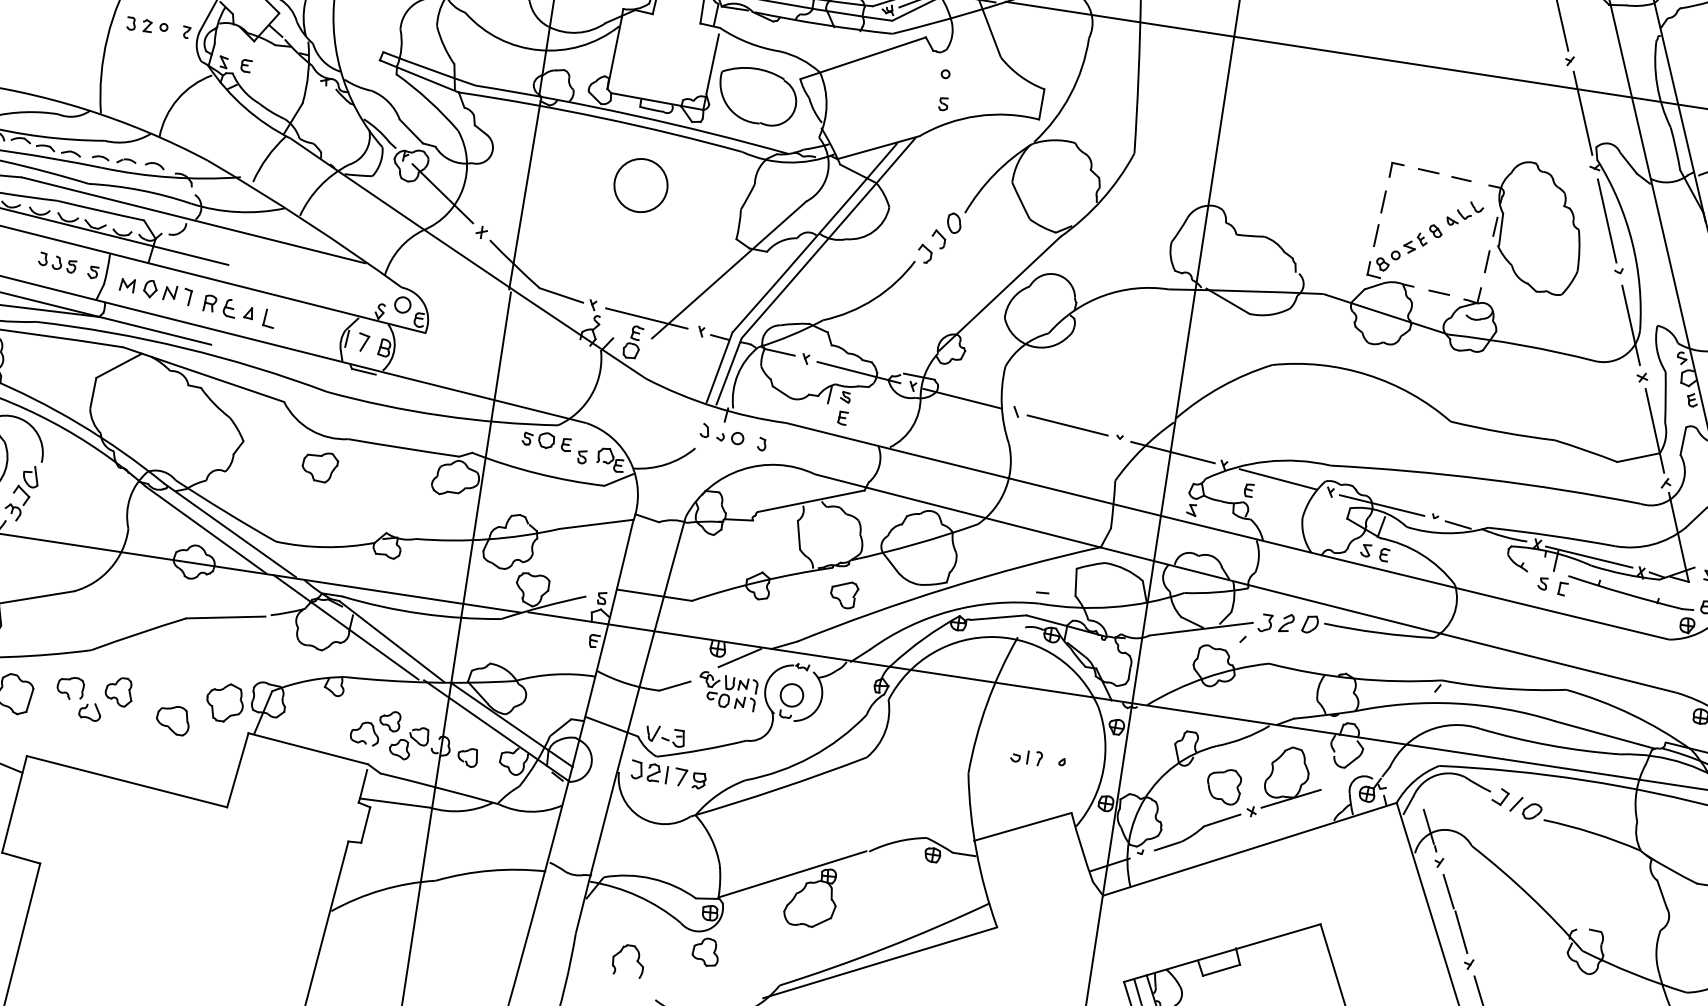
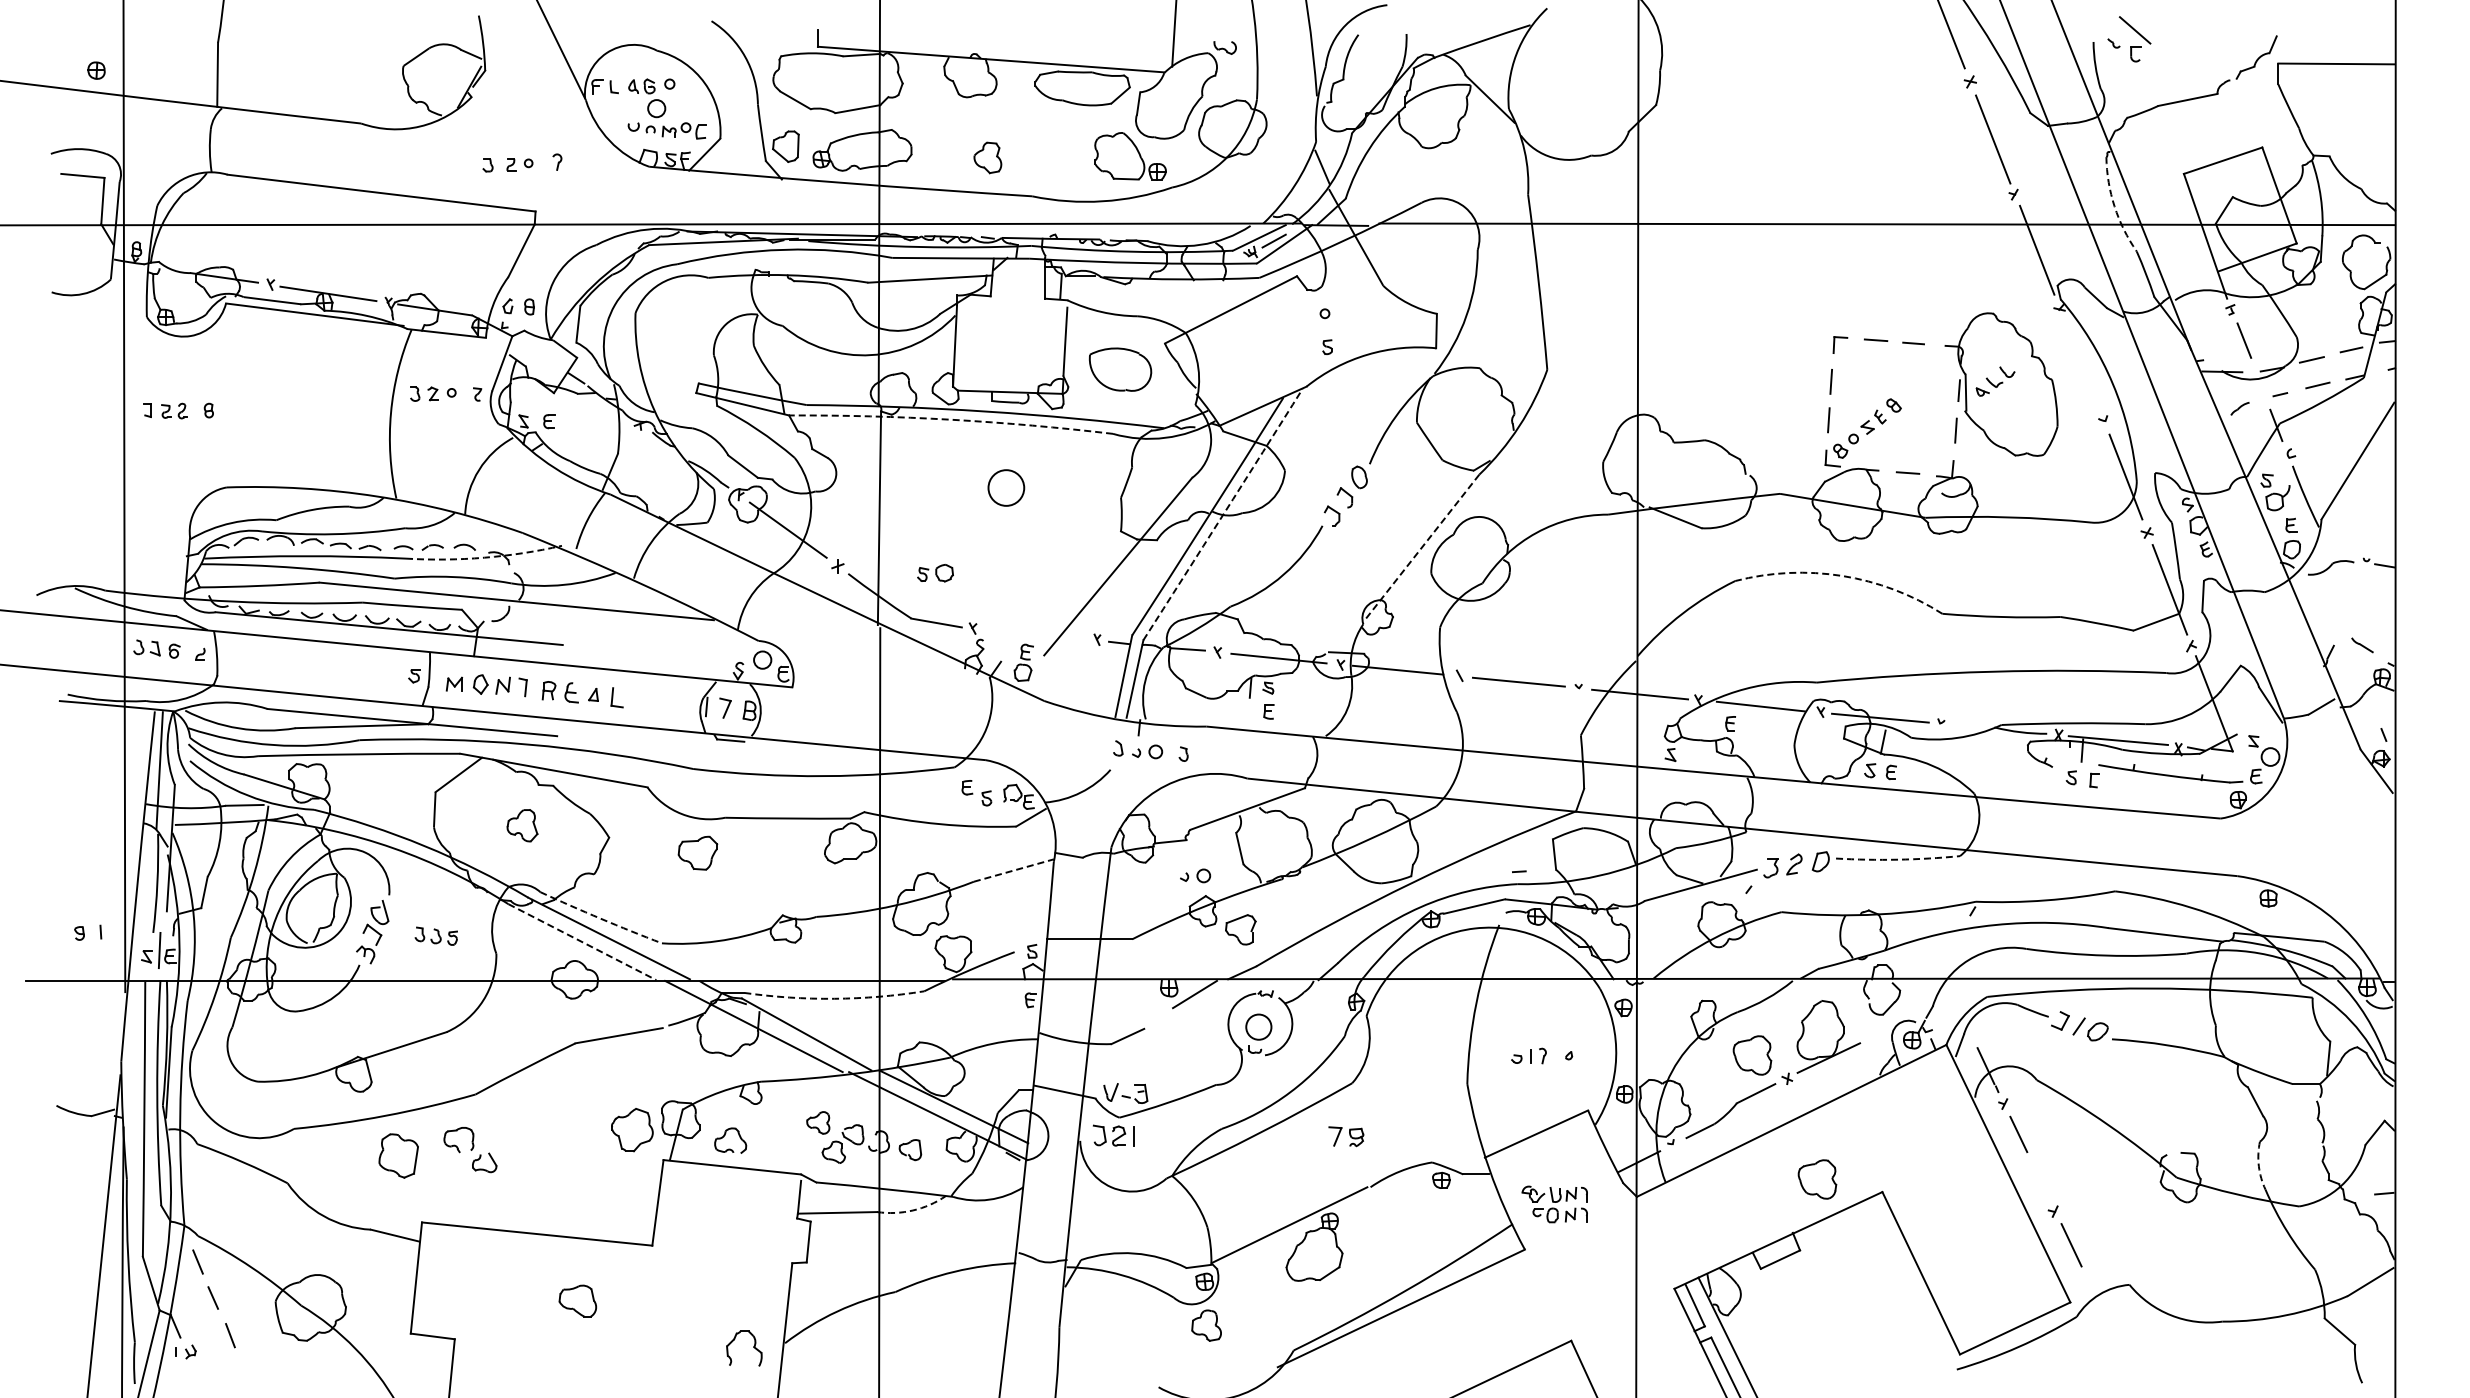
arc: (1657, 84) -> (2114, 206), solid -> dashed
part: (757, 96) -> (1120, 369), size x0.7
arc: (601, 117) -> (951, 419), solid -> dashed
arc: (170, 177) -> (484, 557), solid -> dashed
circle: (641, 185) -> (1006, 487), size x0.6
part: (1465, 213) -> (1995, 381), moved
line: (1606, 220) -> (2081, 365), removed
arc: (829, 237) -> (1223, 514), solid -> dashed
part: (56, 262) -> (435, 935), moved
line: (999, 294) -> (1421, 548), solid -> dashed
line: (646, 317) -> (1034, 633), removed
arc: (1367, 374) -> (1842, 575), solid -> dashed
part: (538, 439) -> (935, 573), moved
arc: (225, 511) -> (600, 918), solid -> dashed
line: (596, 524) -> (1013, 870), solid -> dashed
line: (1457, 524) -> (1967, 726), removed
line: (206, 530) -> (582, 942), solid -> dashed
part: (756, 552) -> (1195, 875), added
part: (843, 594) -> (1240, 929), moved
arc: (421, 613) -> (834, 998), solid -> dashed
arc: (1379, 632) -> (1898, 859), solid -> dashed
part: (119, 691) -> (522, 825), moved
part: (727, 691) -> (1554, 1204), moved
part: (172, 719) -> (577, 1300), moved
part: (361, 728) -> (725, 1135), moved
part: (690, 778) -> (1346, 1136), moved
arc: (461, 811) -> (912, 1210), solid -> dashed
part: (1264, 904) -> (1817, 1179), added
line: (1461, 932) -> (2039, 1177), removed
arc: (1656, 951) -> (2258, 1166), solid -> dashed
part: (636, 961) -> (753, 1347), moved

